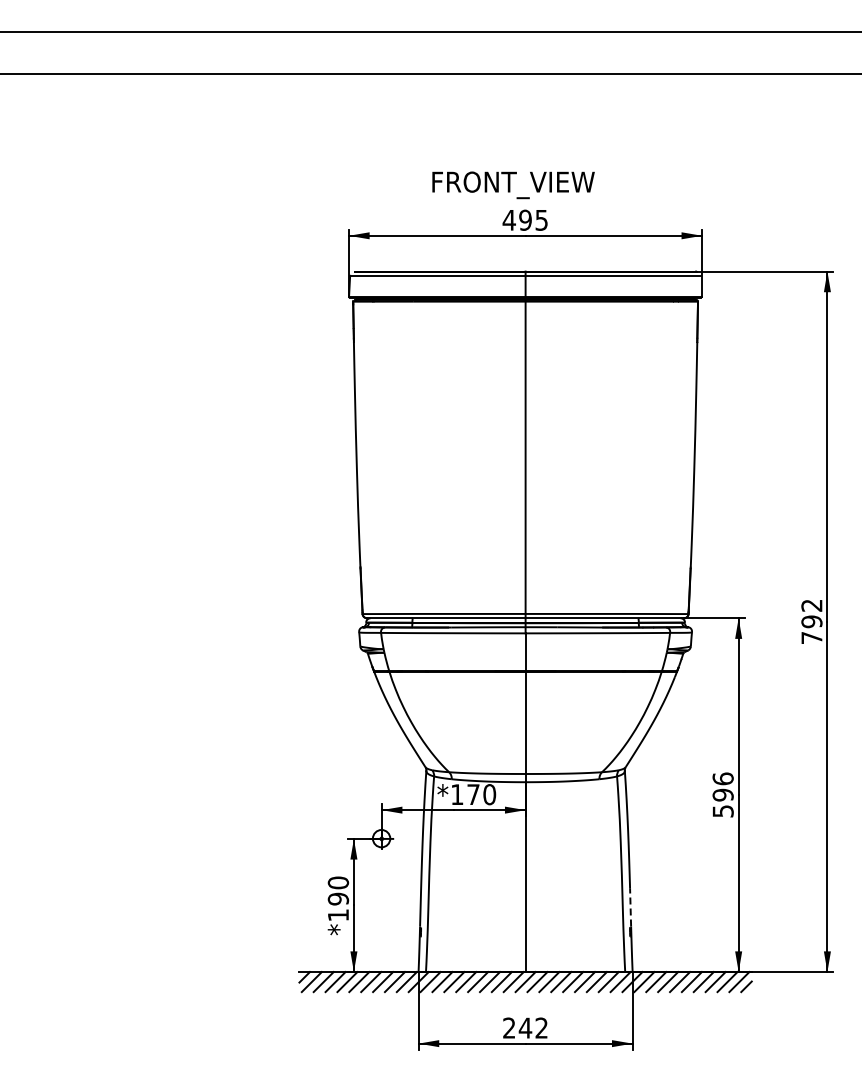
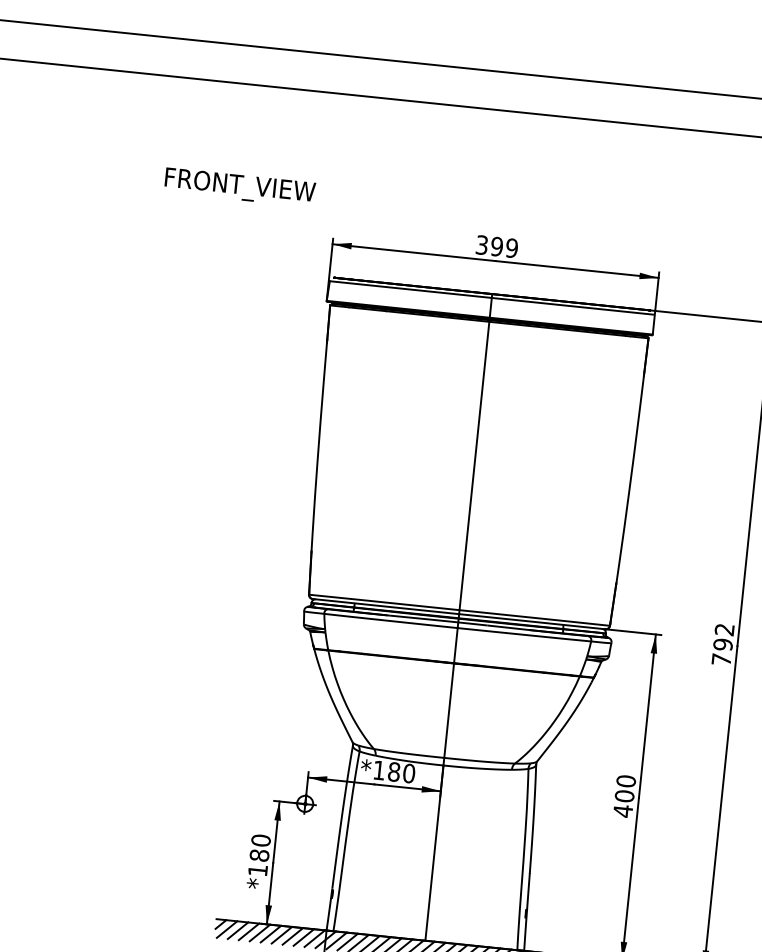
text: (513, 185) -> (239, 187), moved
text: (525, 219) -> (497, 246), 495 -> 399
text: (473, 794) -> (394, 771), *170 -> *180
text: (722, 795) -> (624, 796), 596 -> 400
text: (338, 898) -> (259, 855), *190 -> *180
line: (630, 907) -> (528, 891), dashed -> solid

